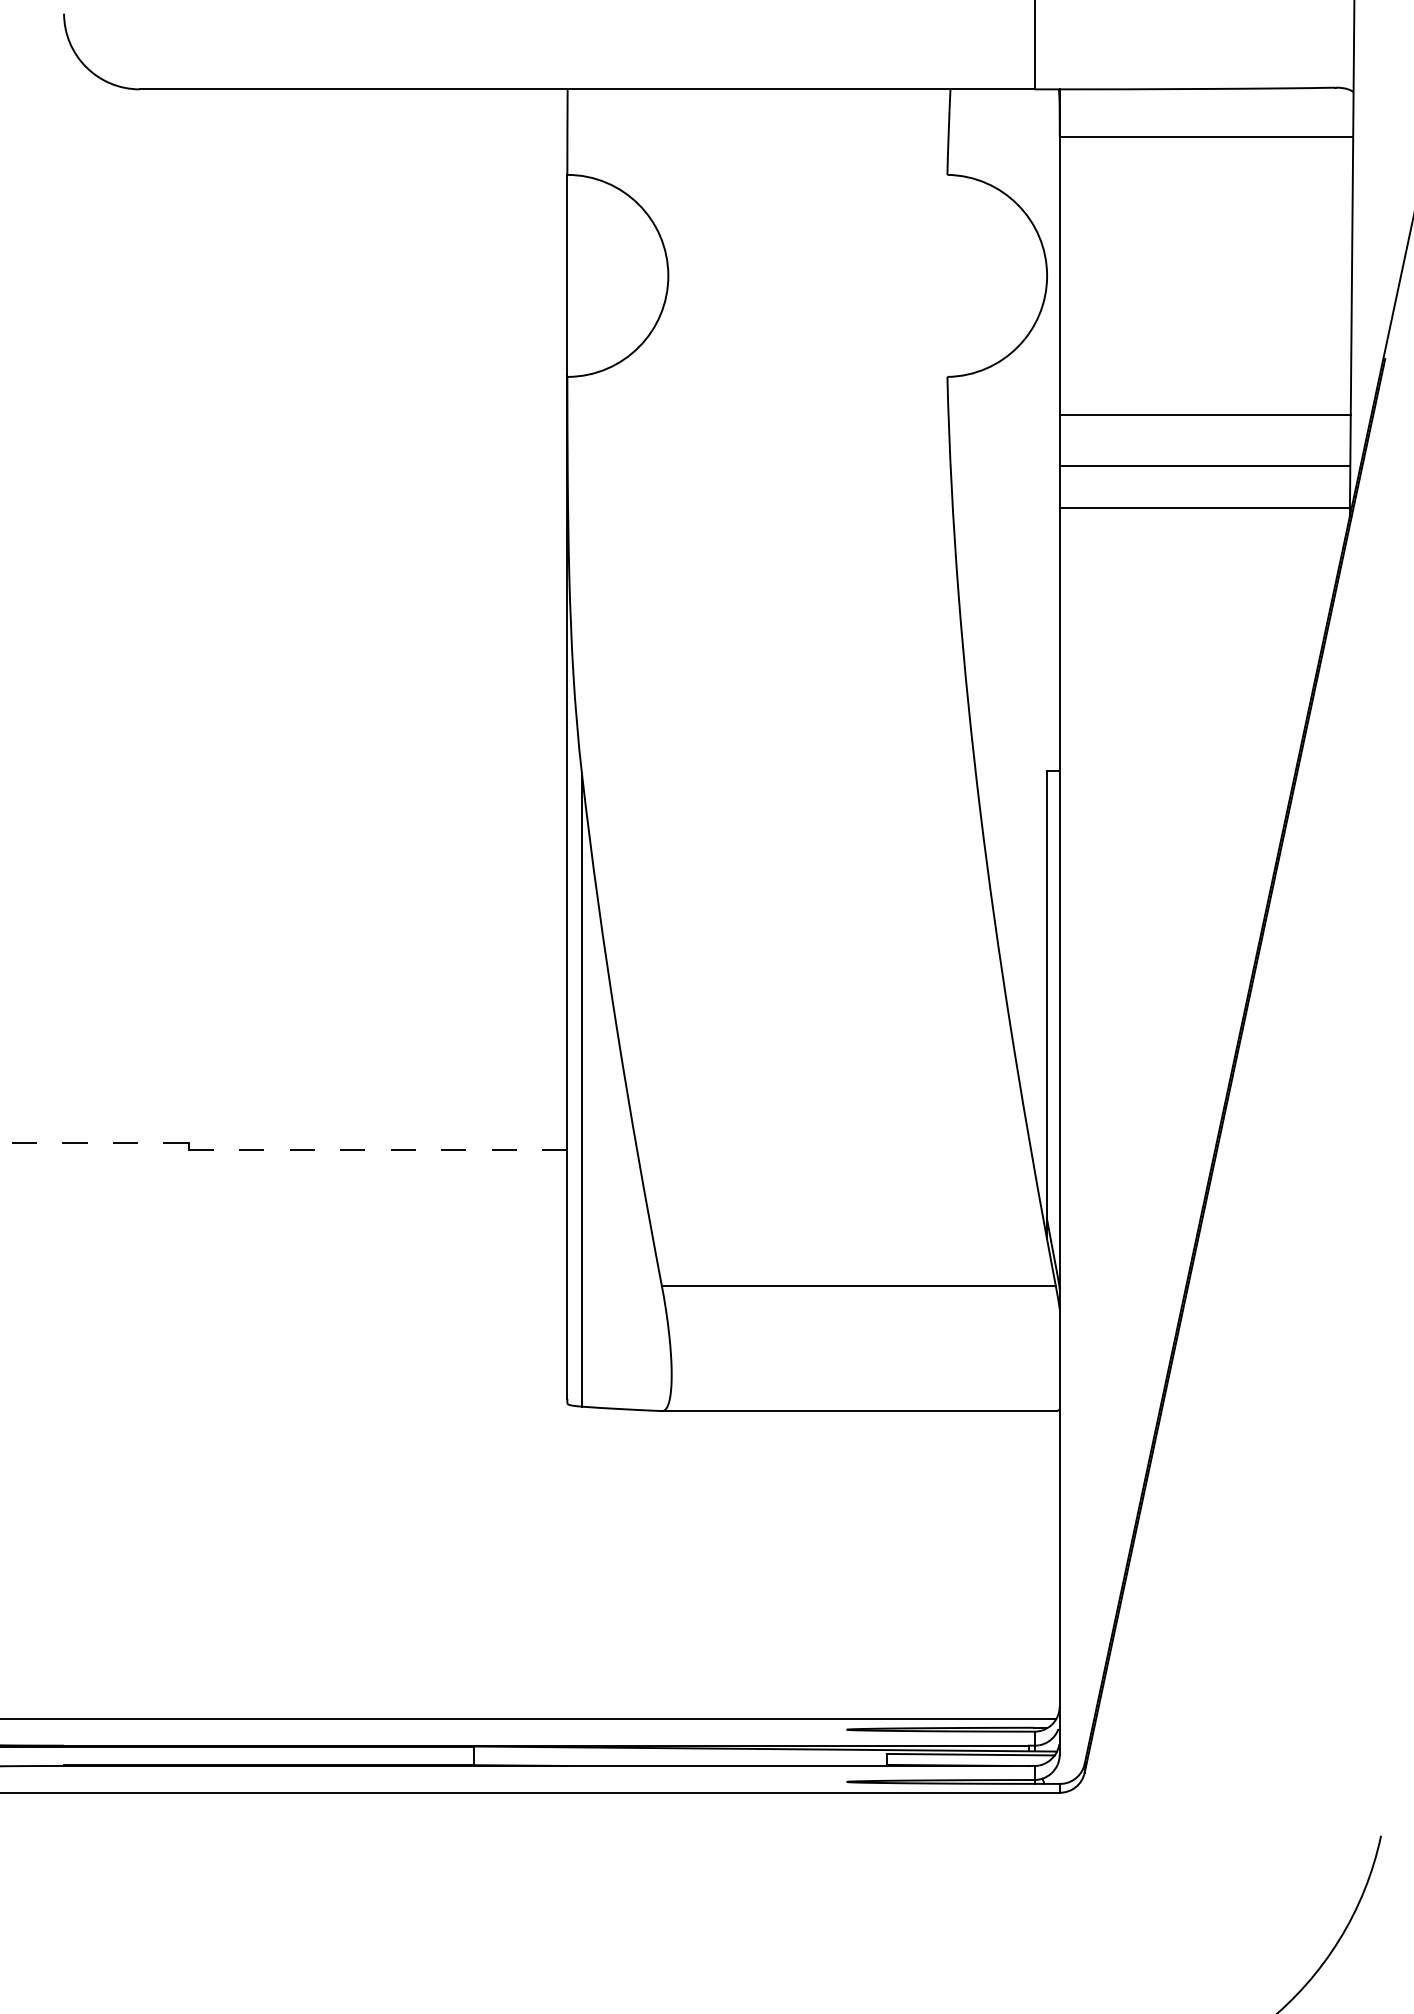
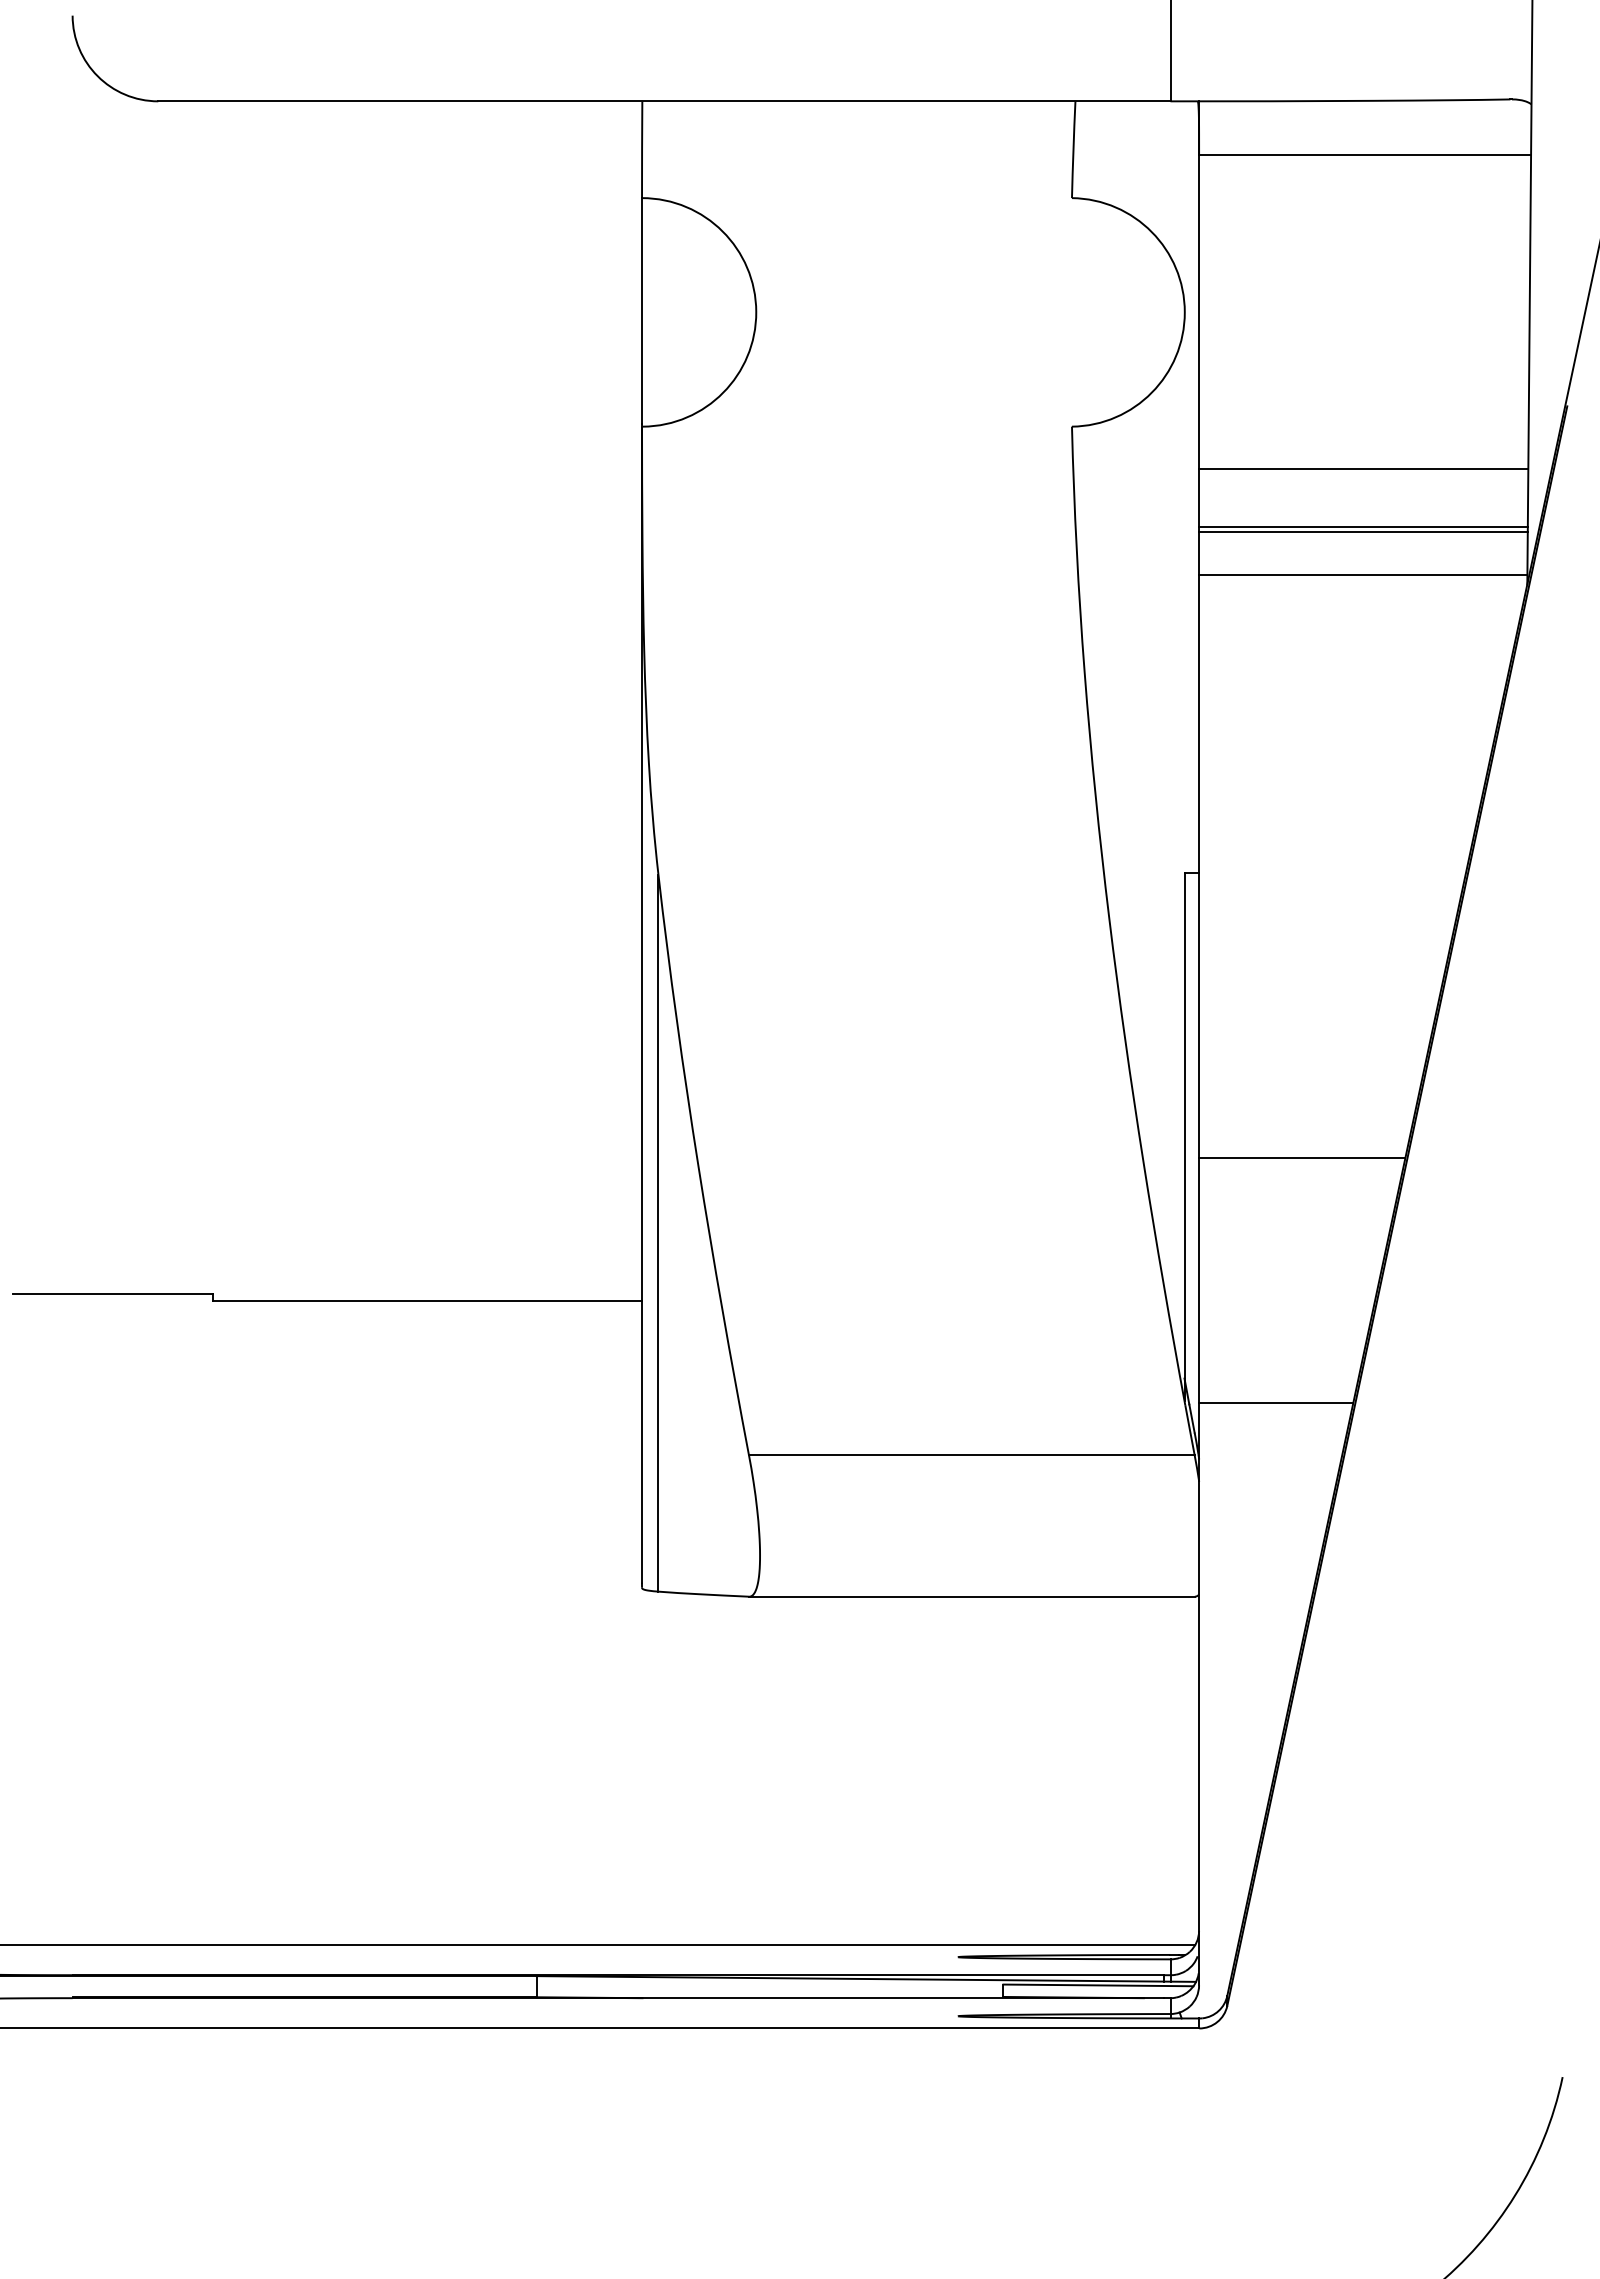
line: (1205, 470) -> (1363, 532), added
line: (1151, 1022) -> (1302, 1157), added
line: (100, 1143) -> (113, 1293), dashed -> solid
line: (378, 1150) -> (428, 1301), dashed -> solid
line: (1128, 1239) -> (1276, 1402), added

